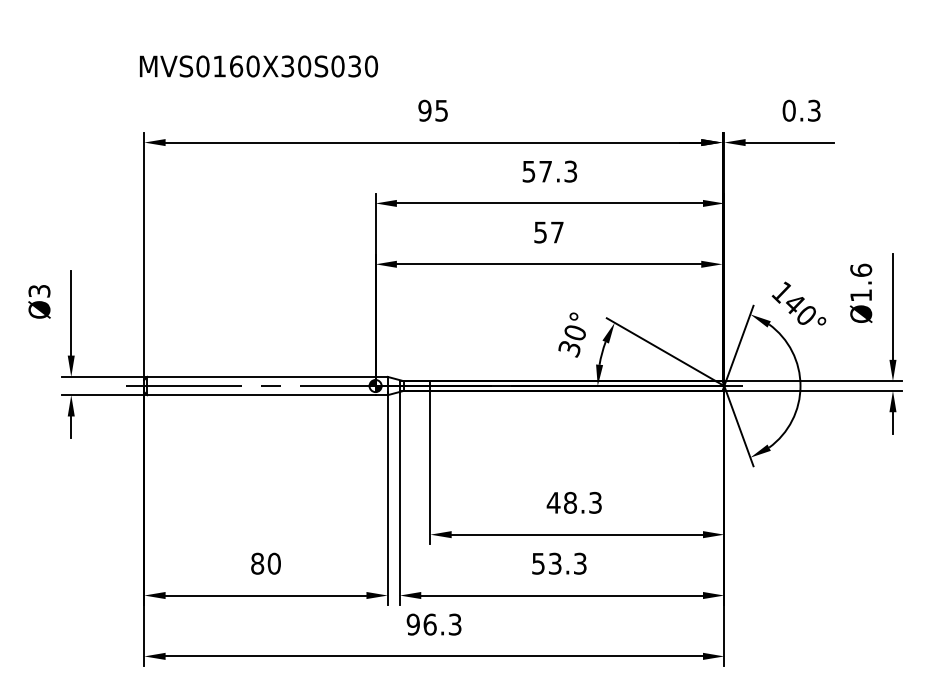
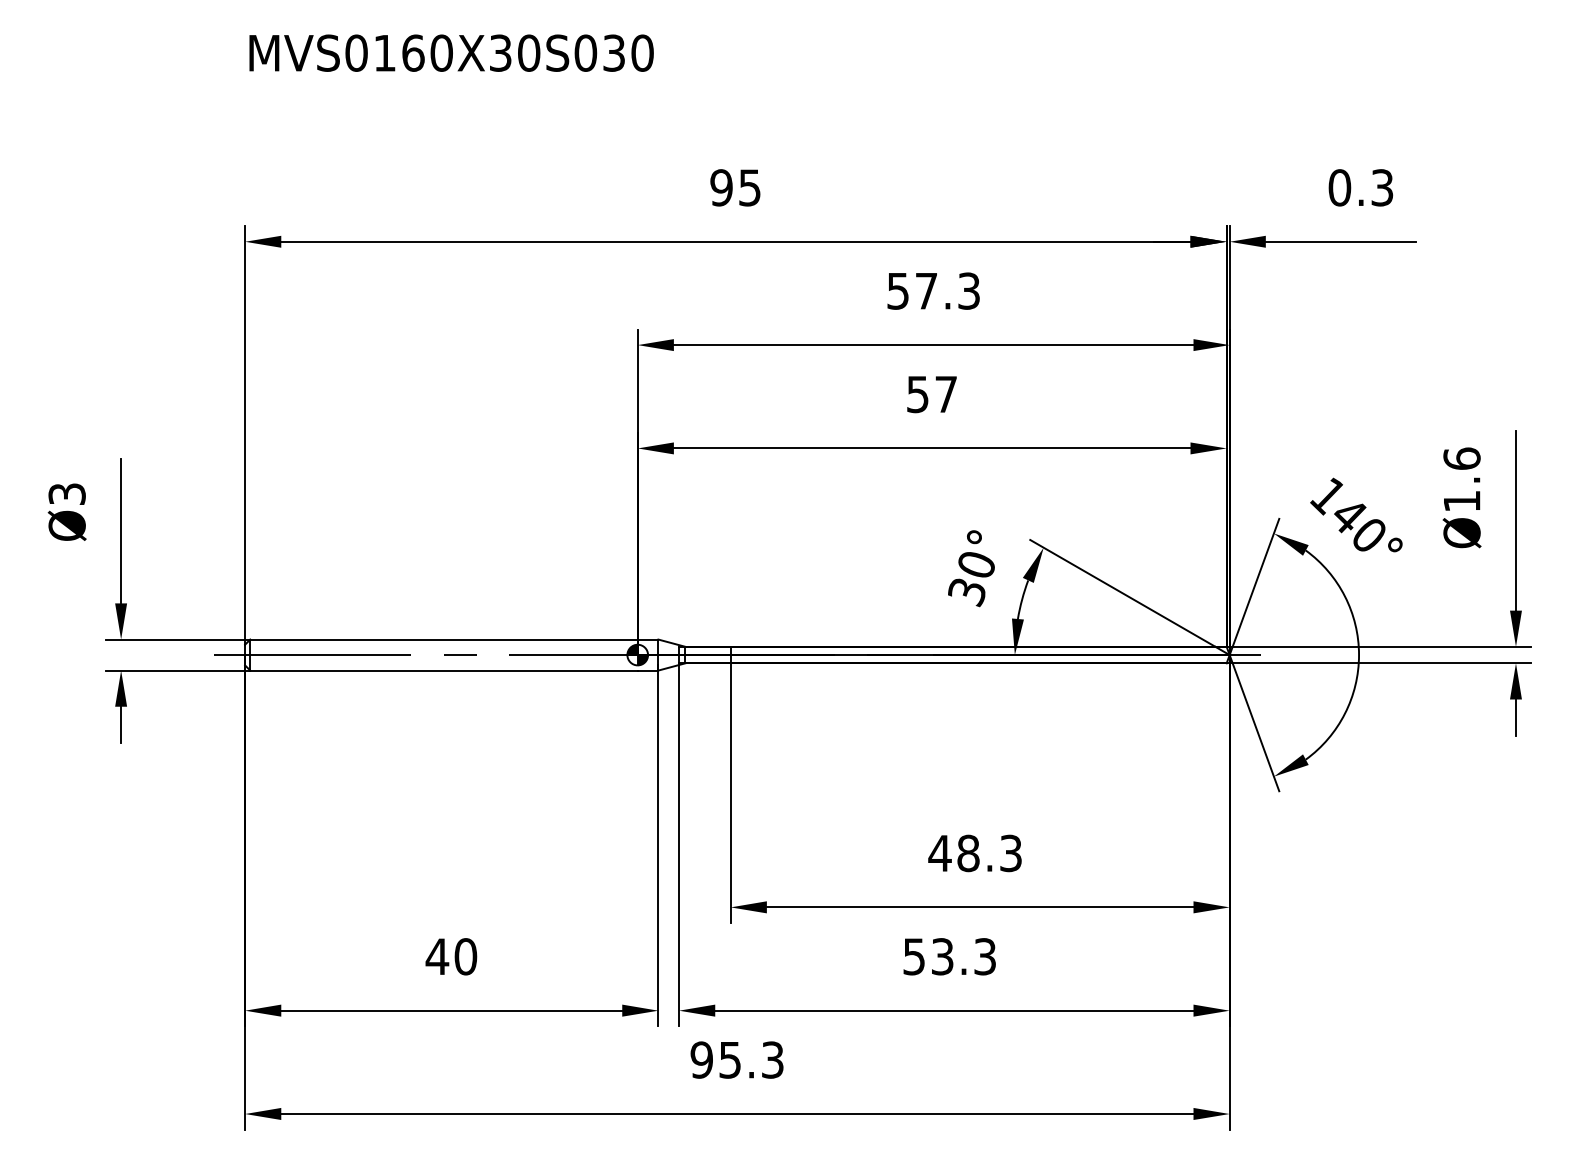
text: (259, 66) -> (452, 53), moved
text: (257, 563) -> (437, 956), 80 -> 40
text: (429, 624) -> (729, 1059), 96.3 -> 95.3

